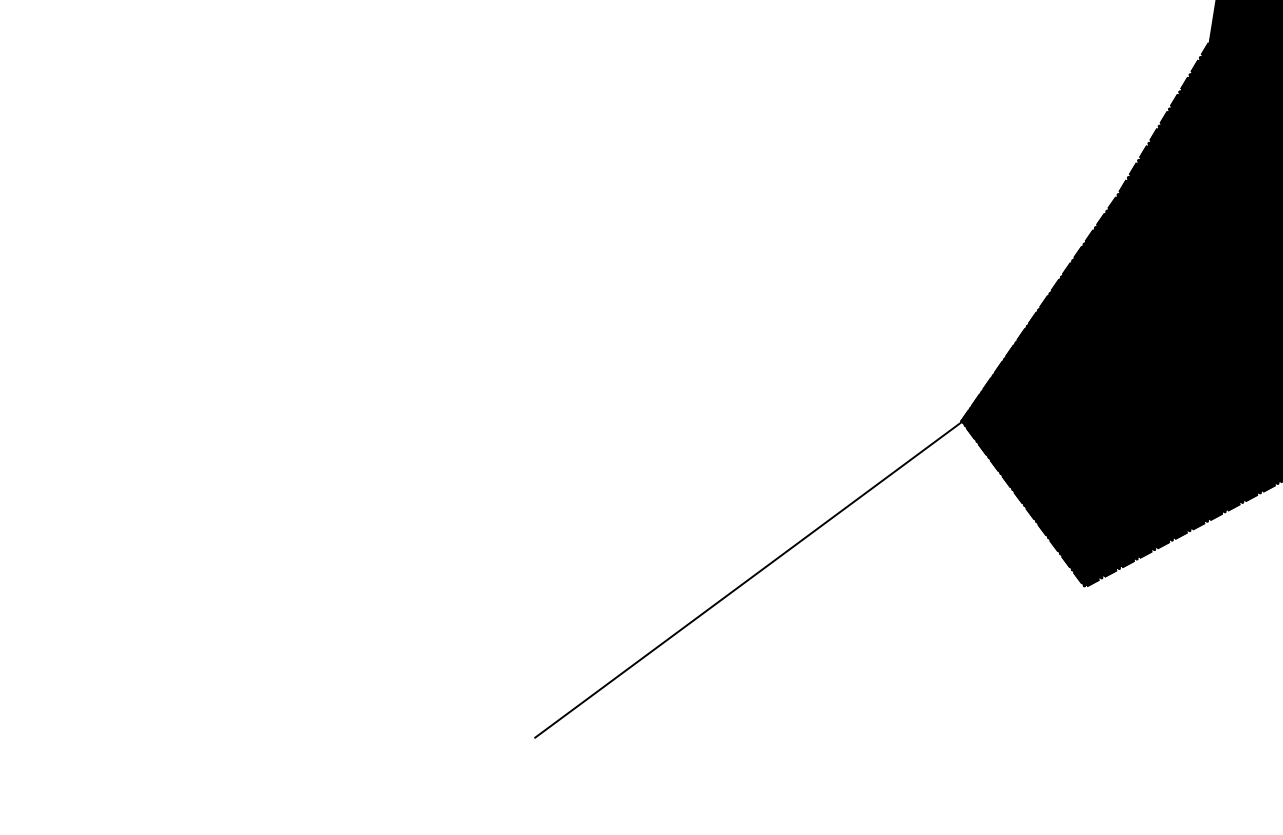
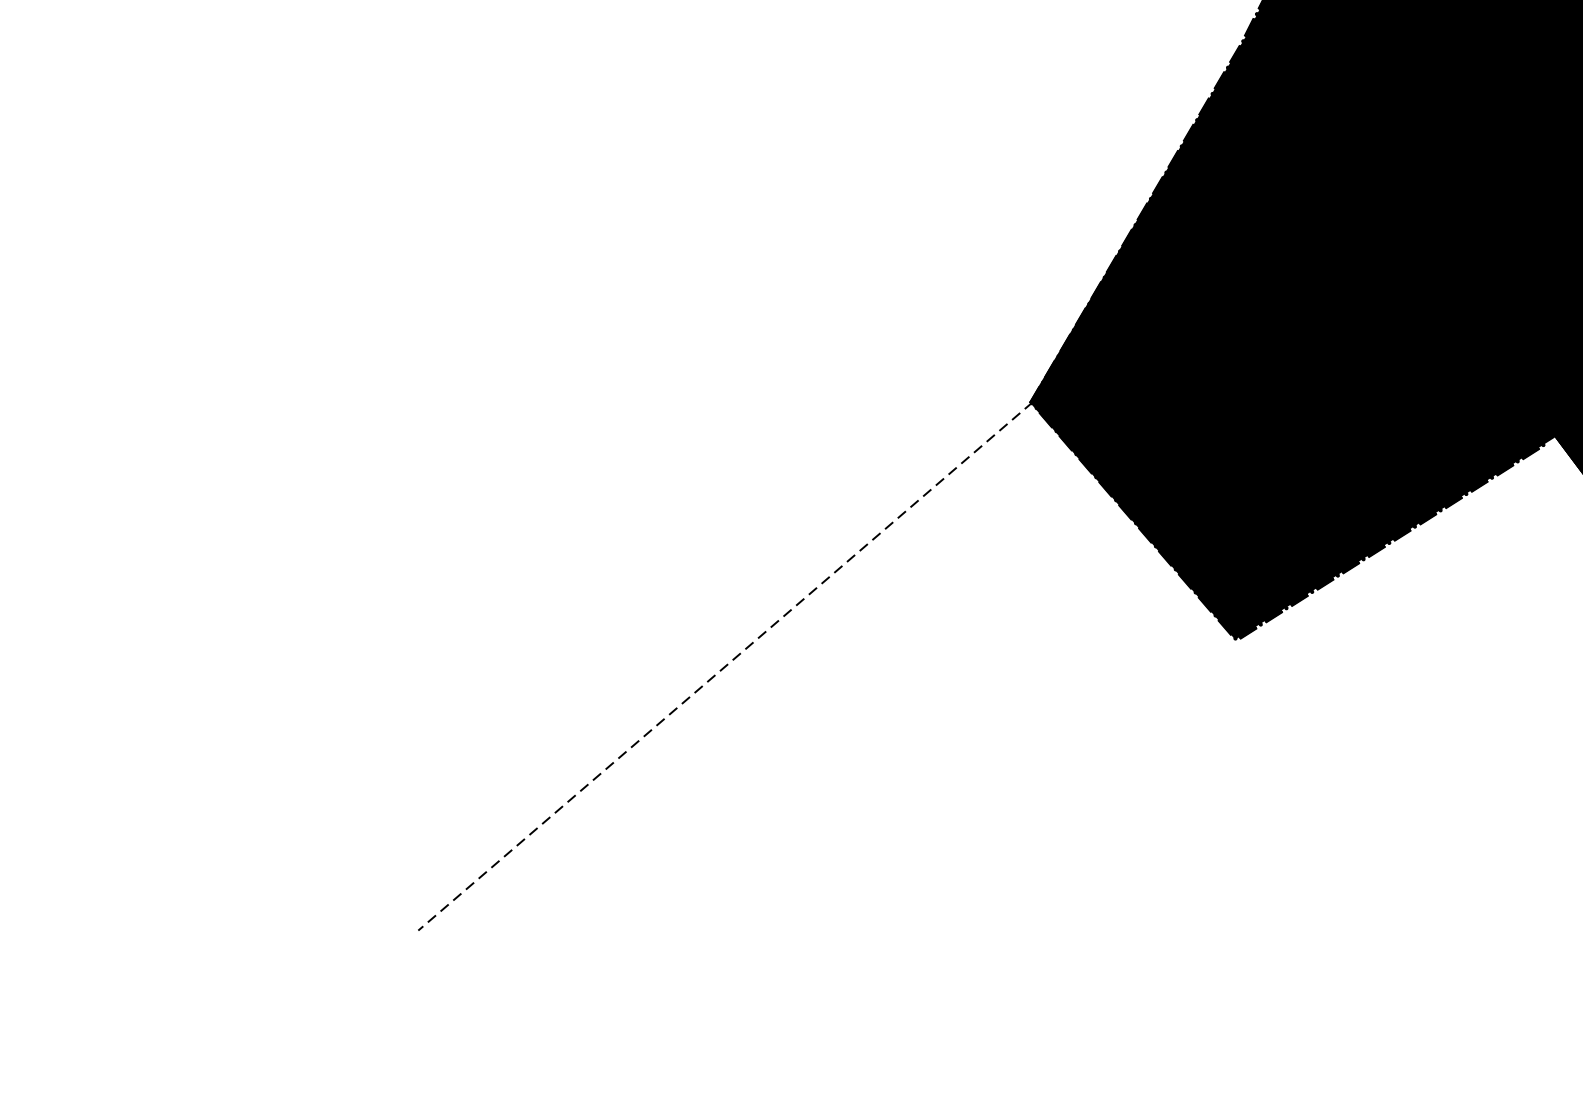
line: (748, 579) -> (724, 666), solid -> dashed

